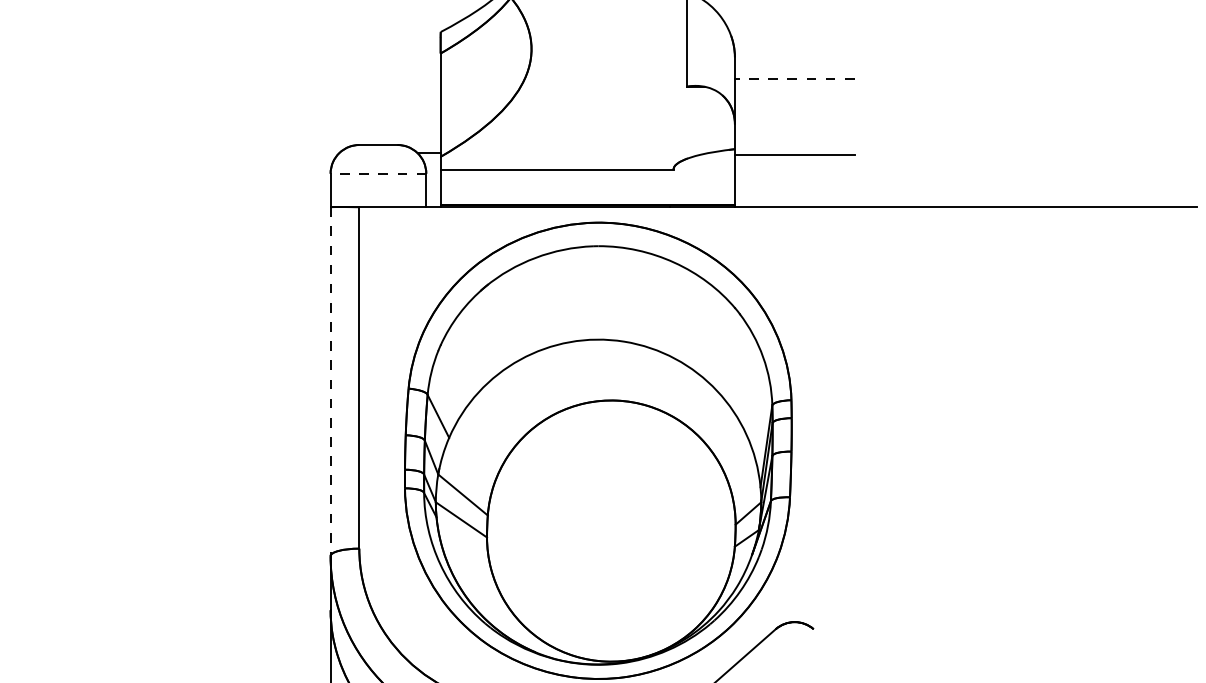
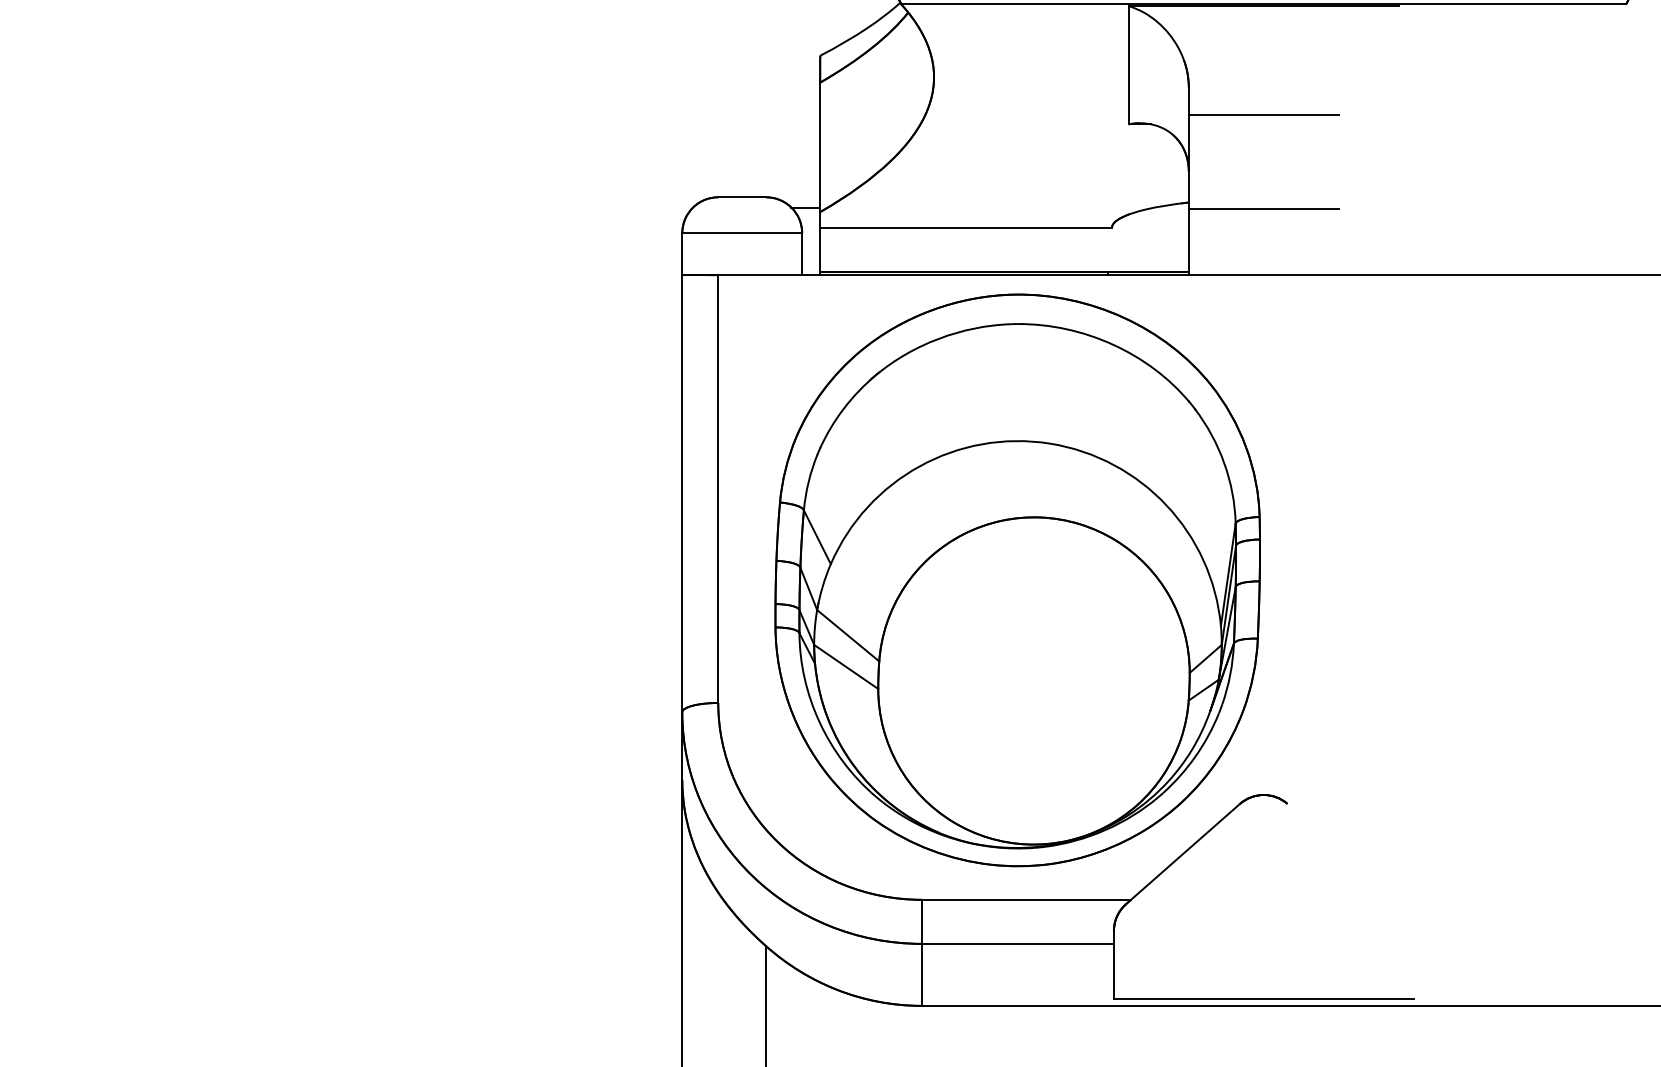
line: (794, 79) -> (1263, 115), dashed -> solid
line: (378, 173) -> (742, 233), dashed -> solid
line: (330, 381) -> (682, 493), dashed -> solid

